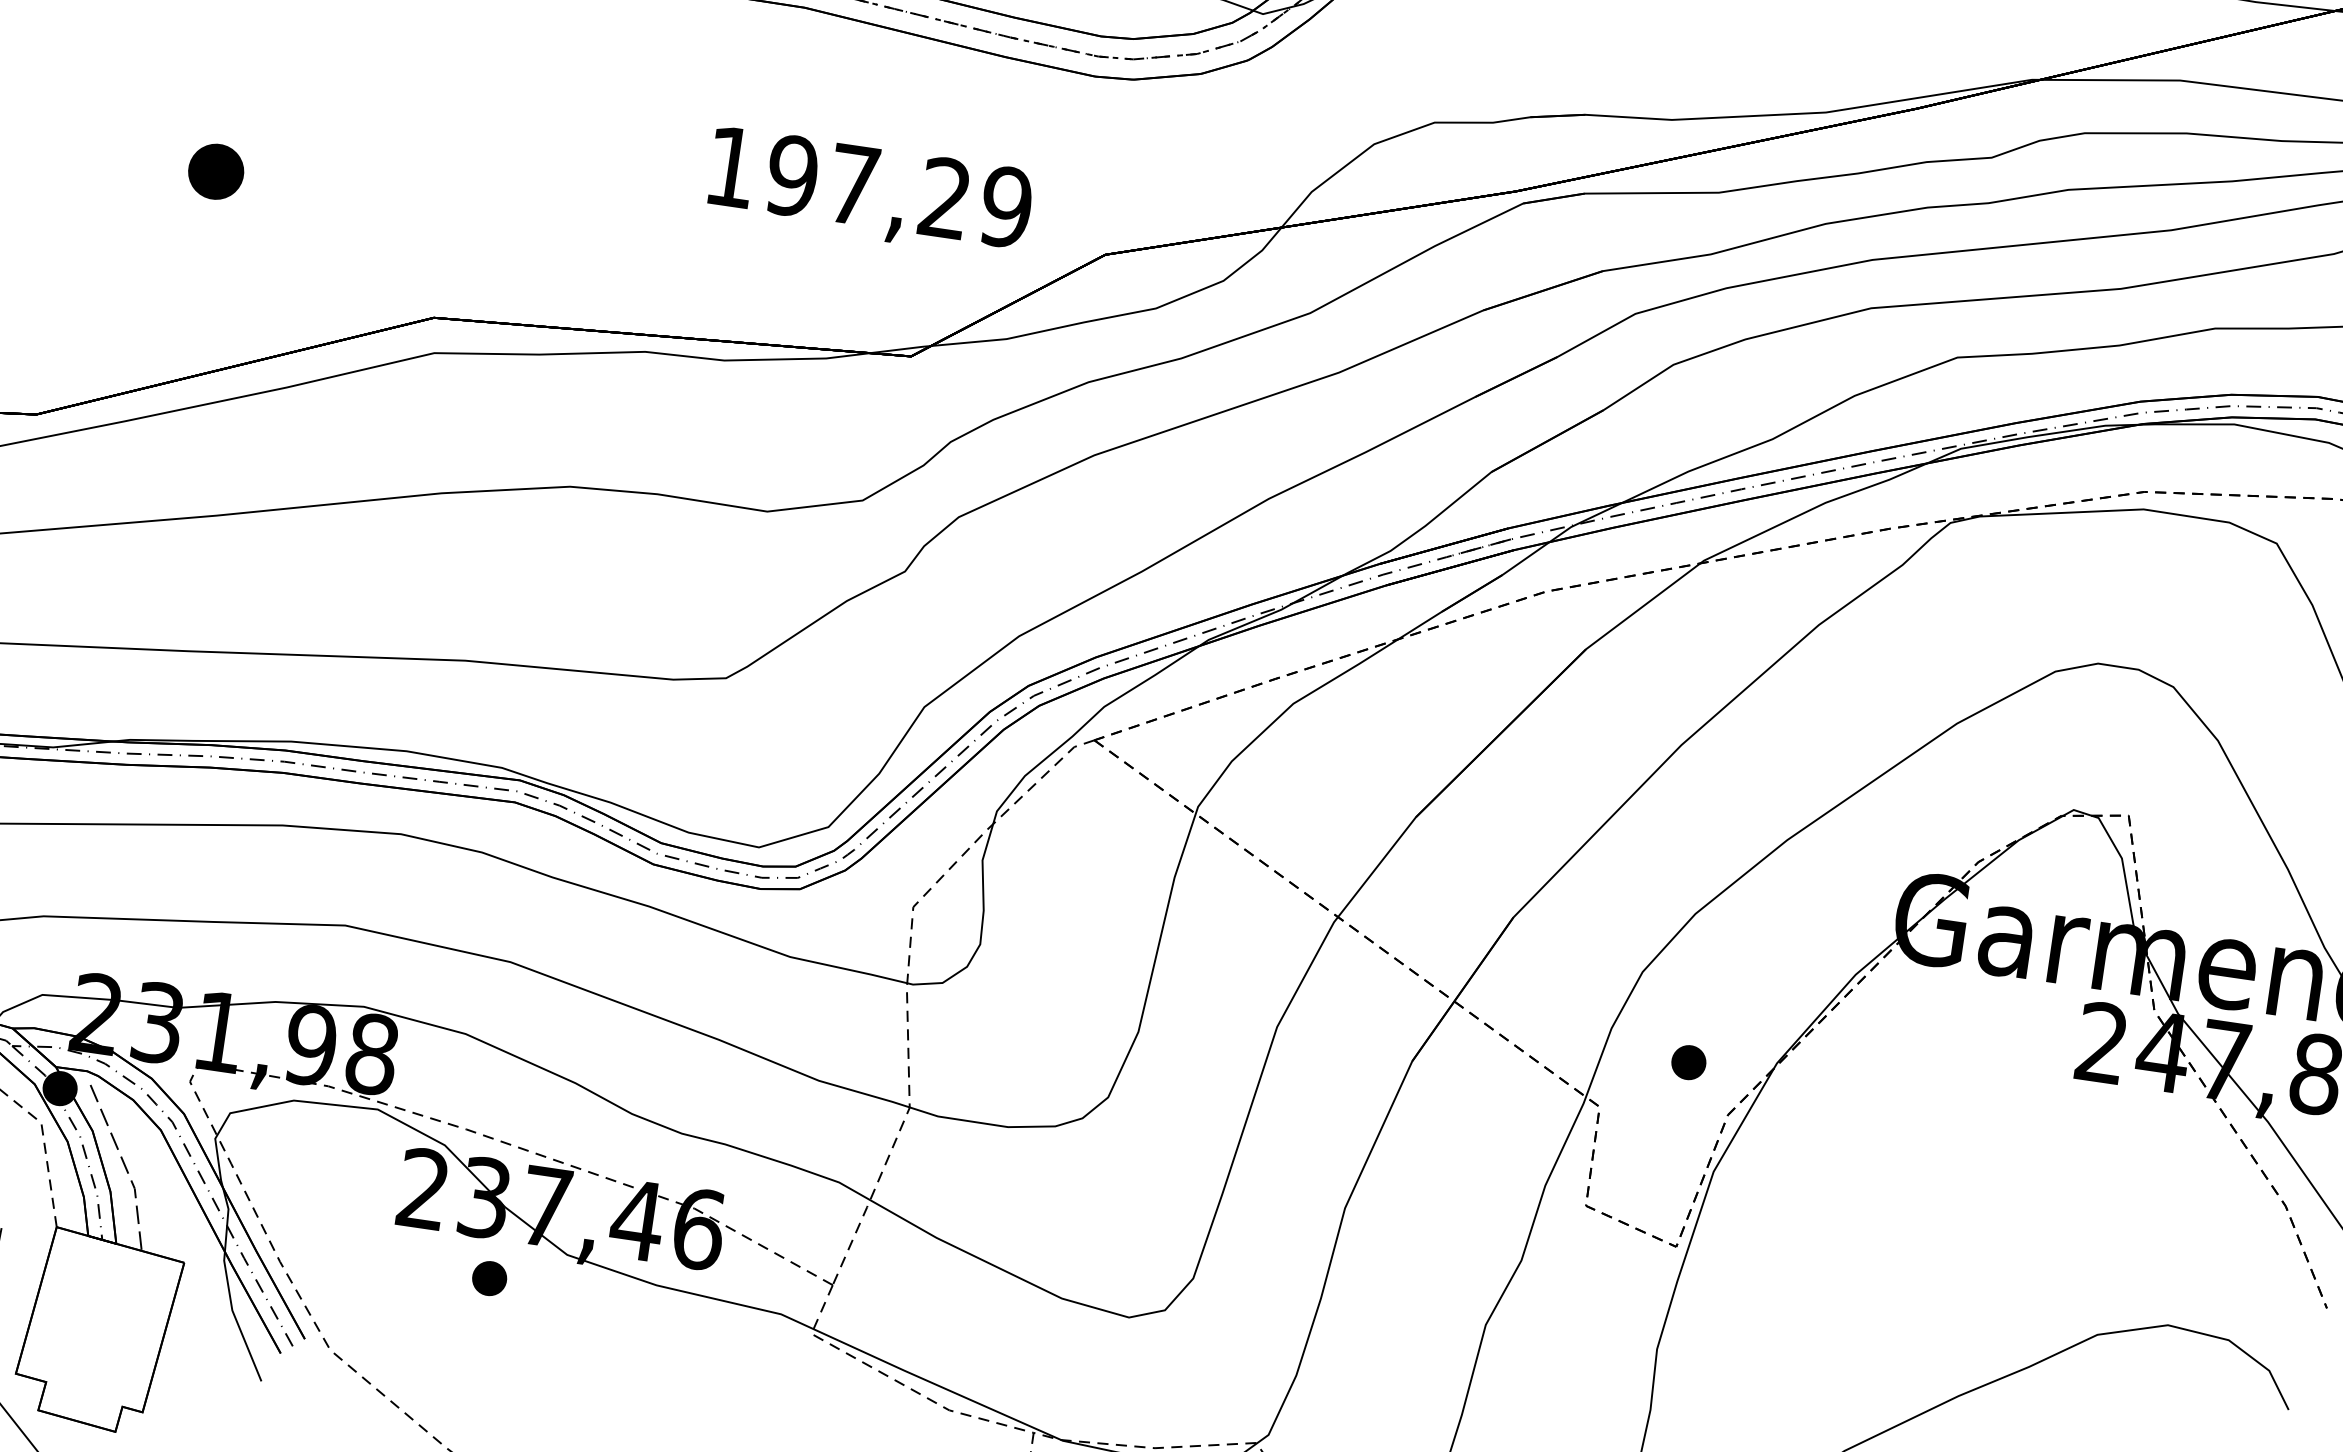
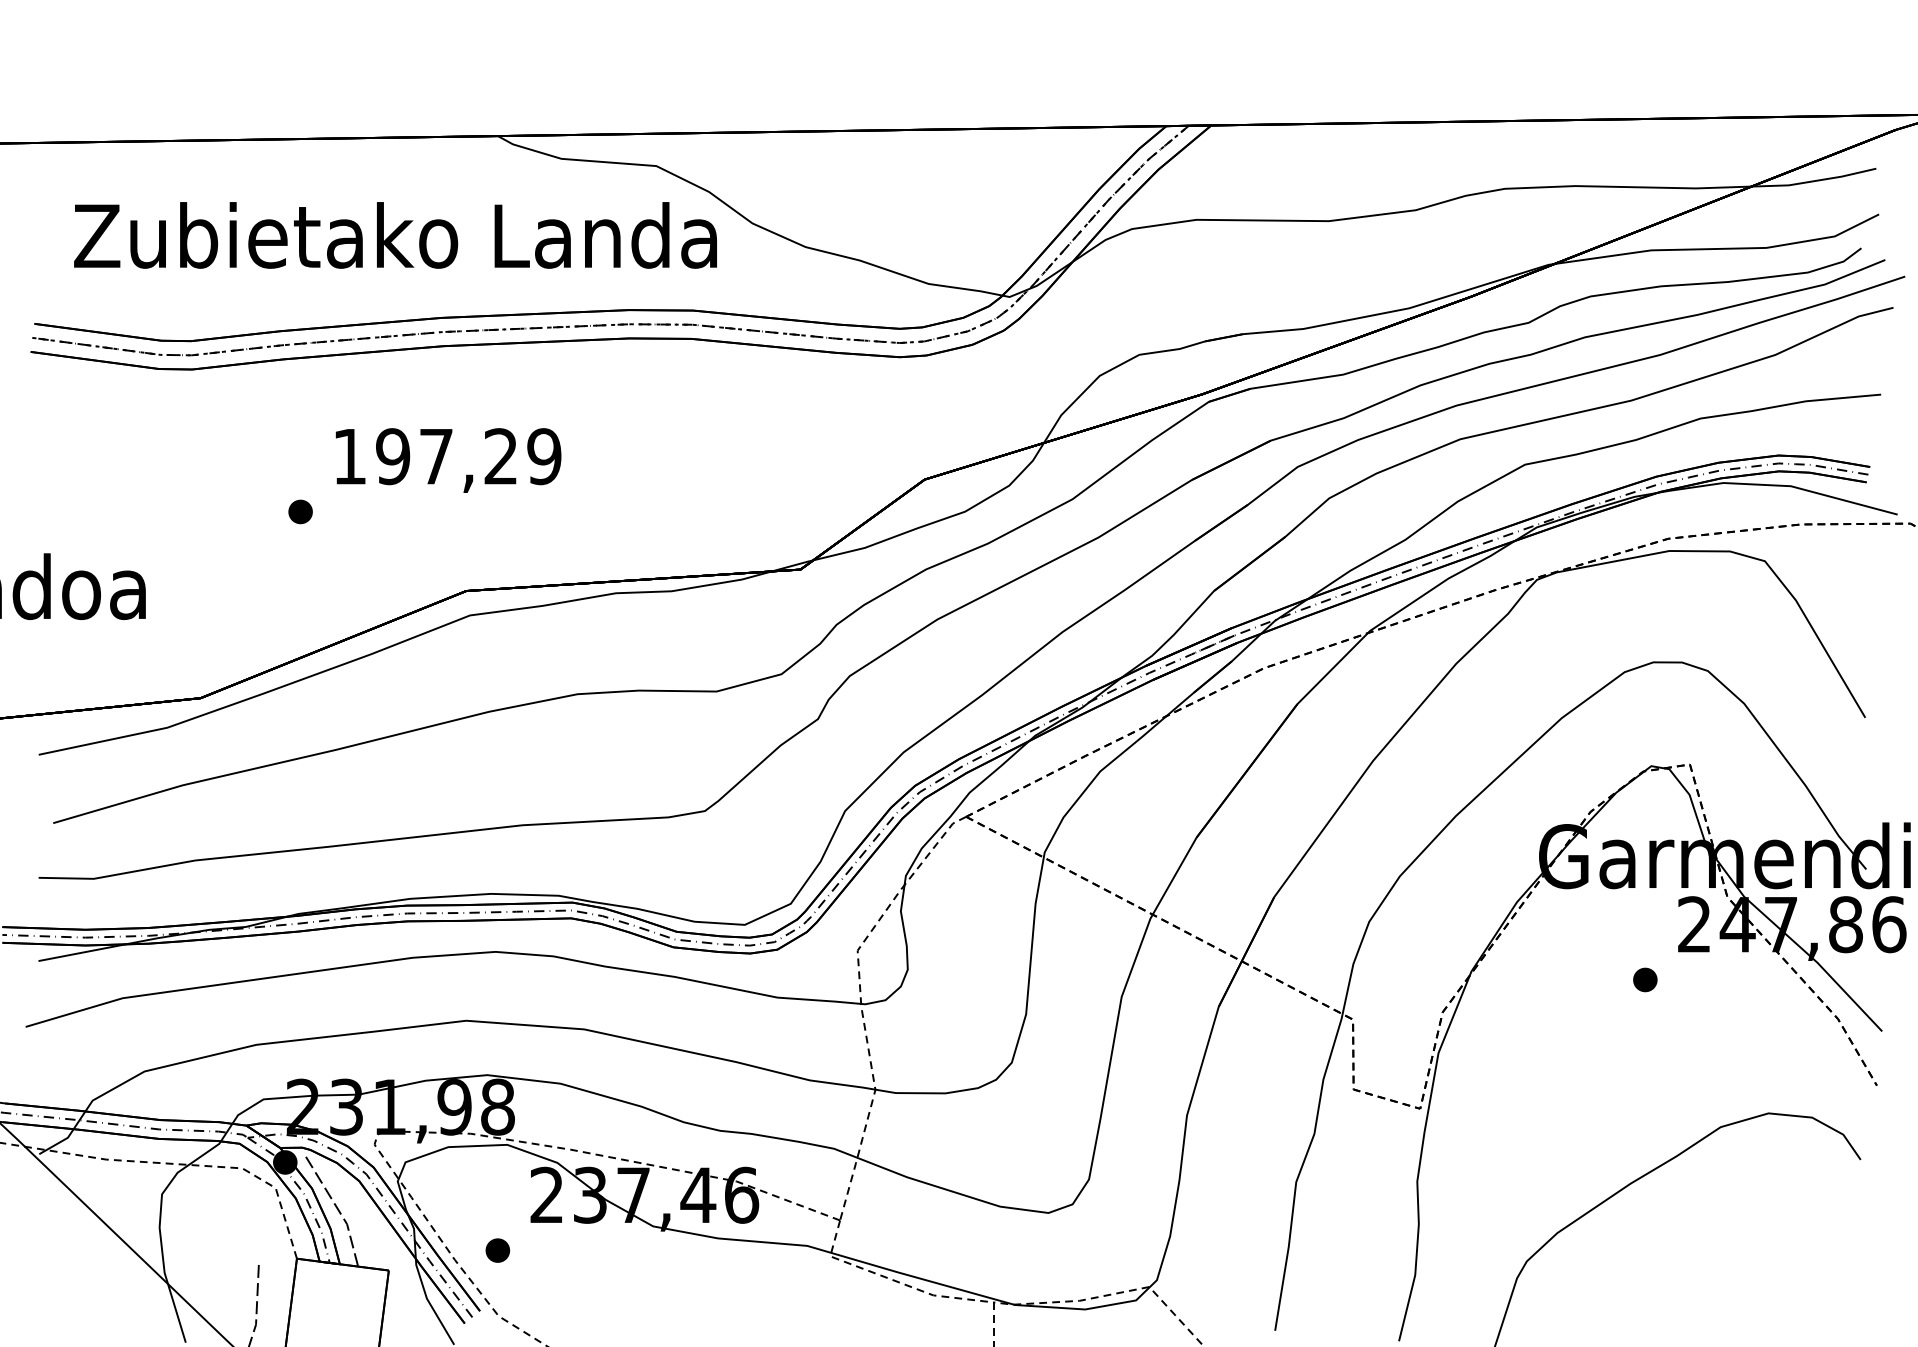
part: (215, 171) -> (300, 511), size x0.62
text: (869, 192) -> (448, 460), moved
part: (1689, 1062) -> (1645, 979), moved
part: (489, 1278) -> (497, 1250), moved

